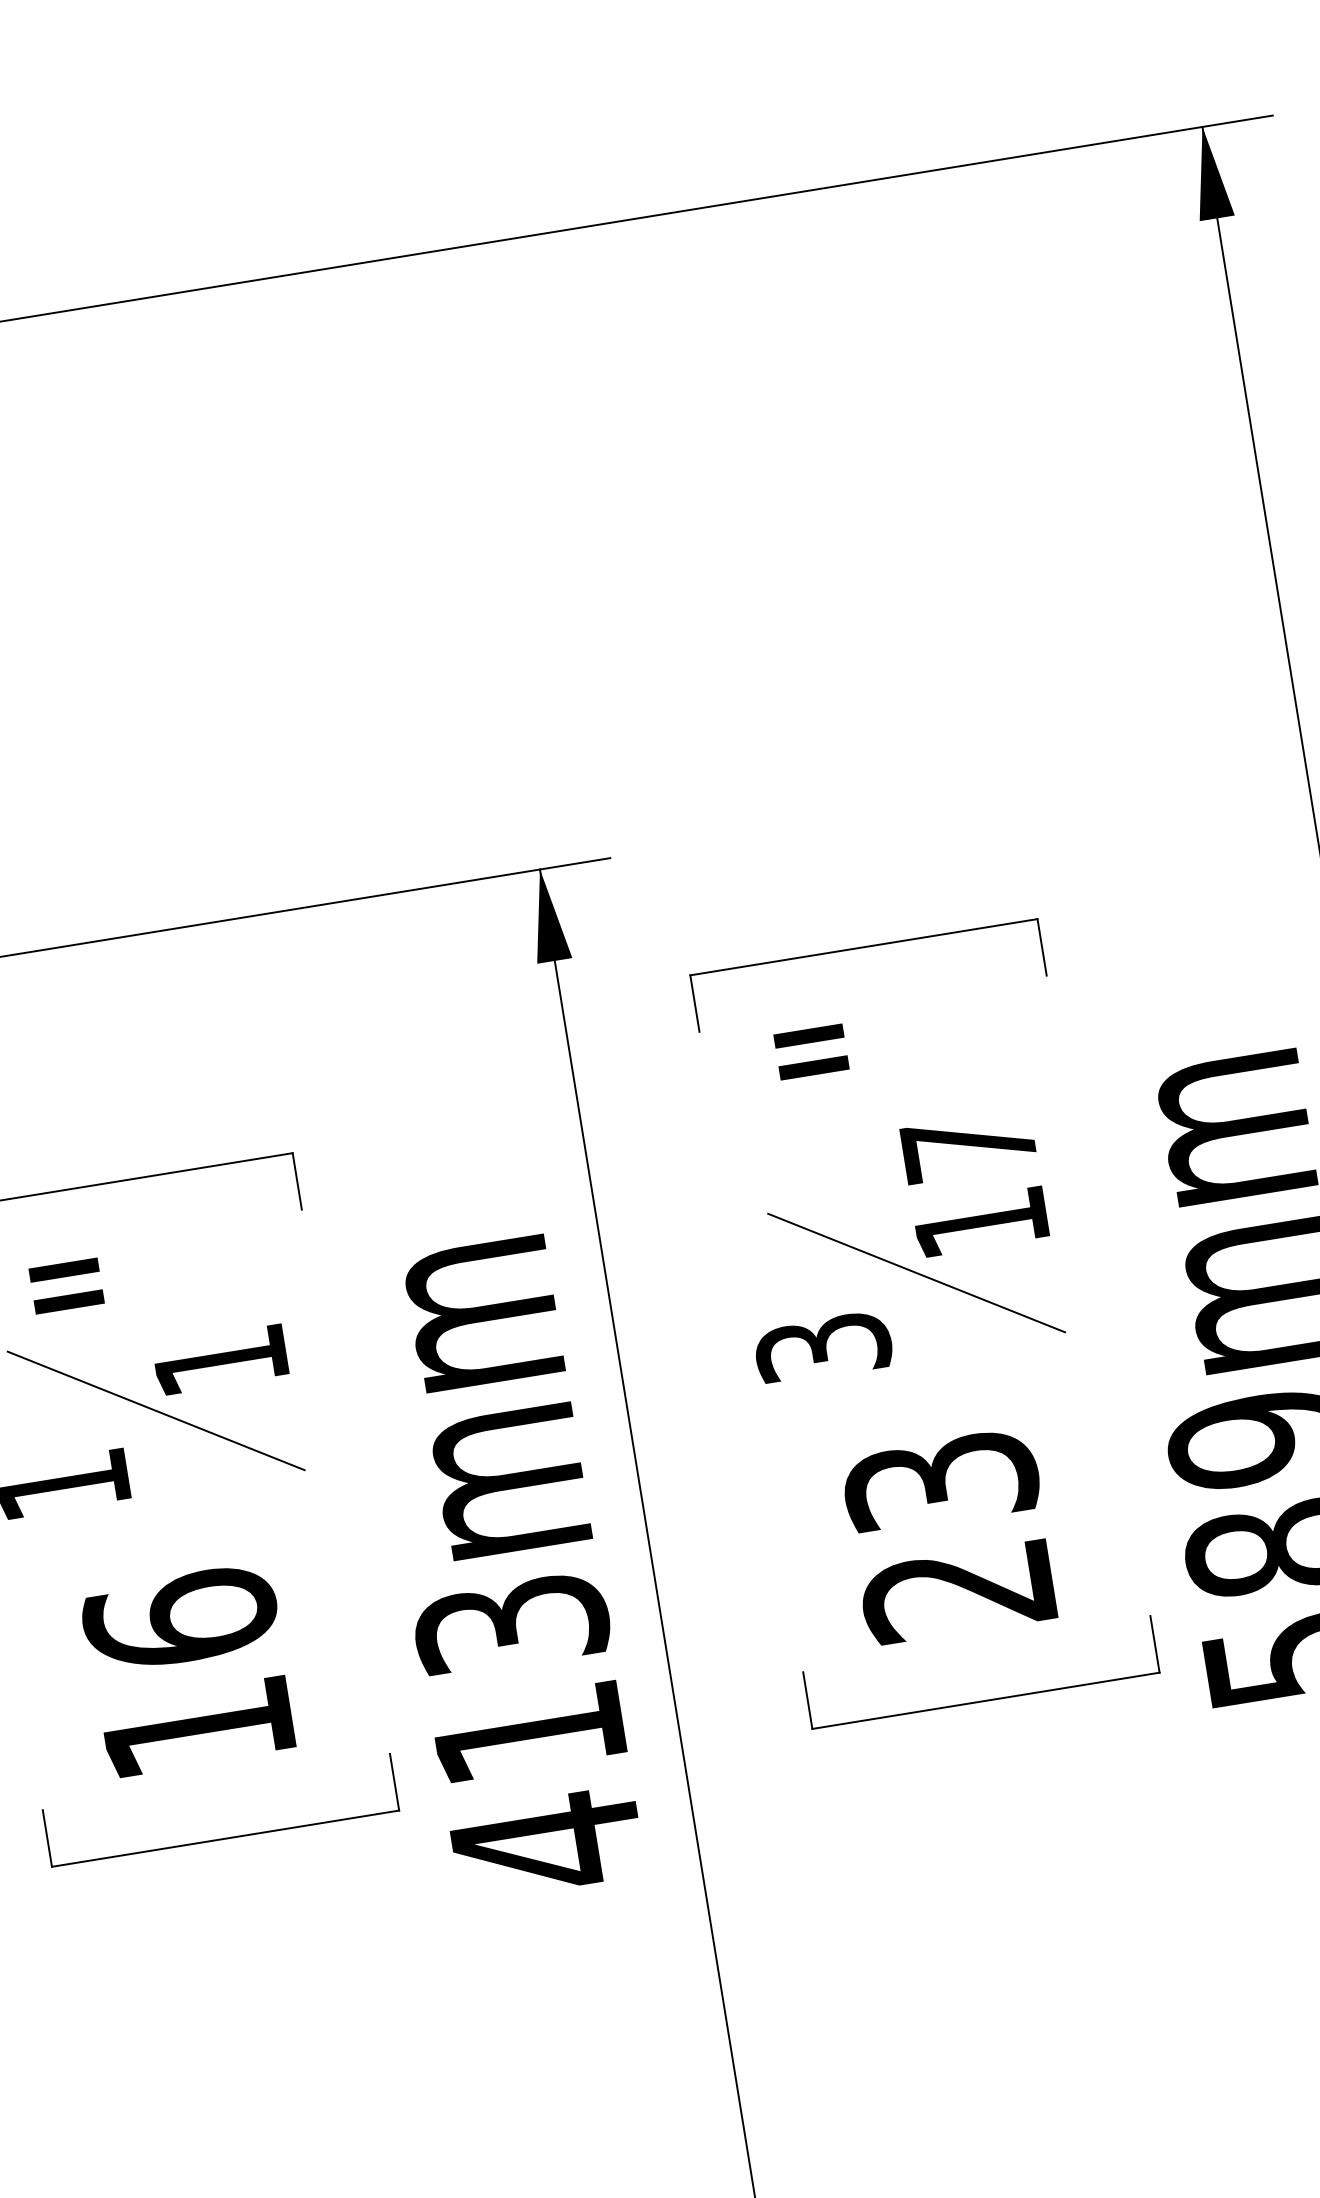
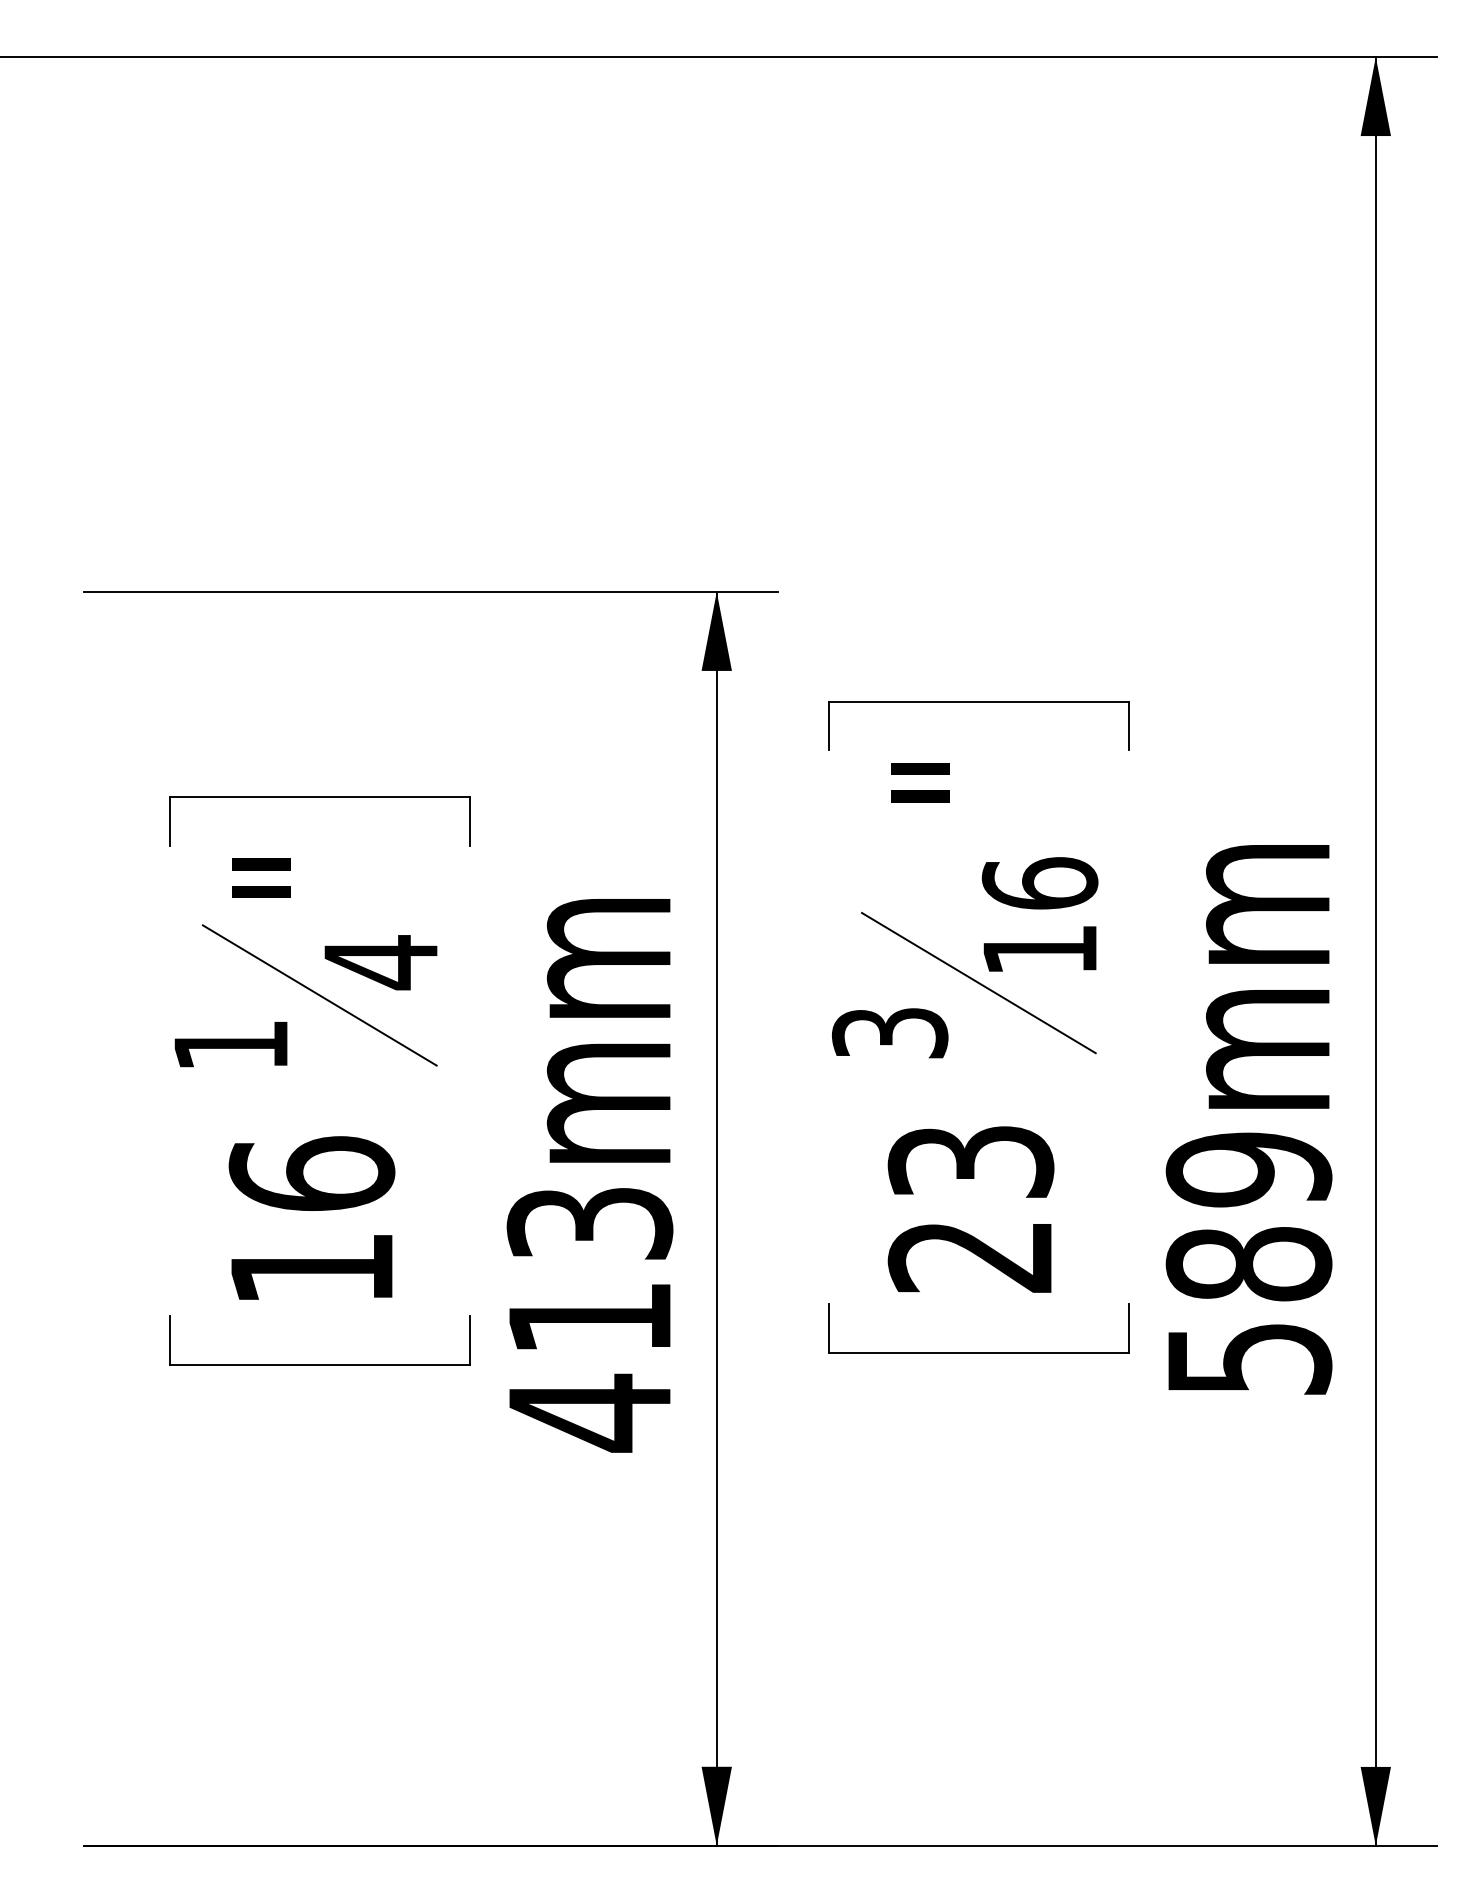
text: (968, 1146) -> (1039, 883), 17 -> 16
text: (220, 1361) -> (380, 962), 1 -> 4

